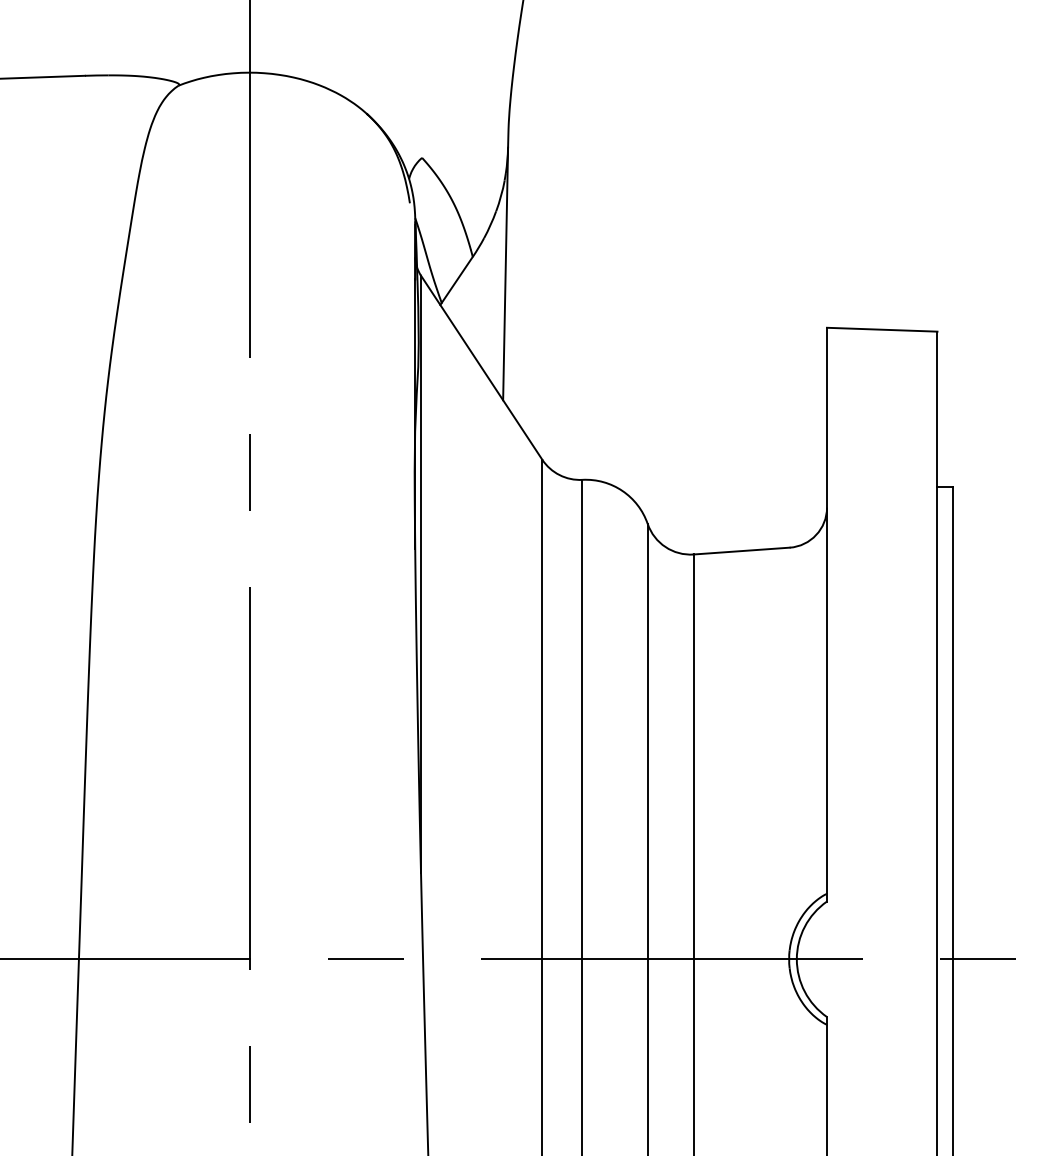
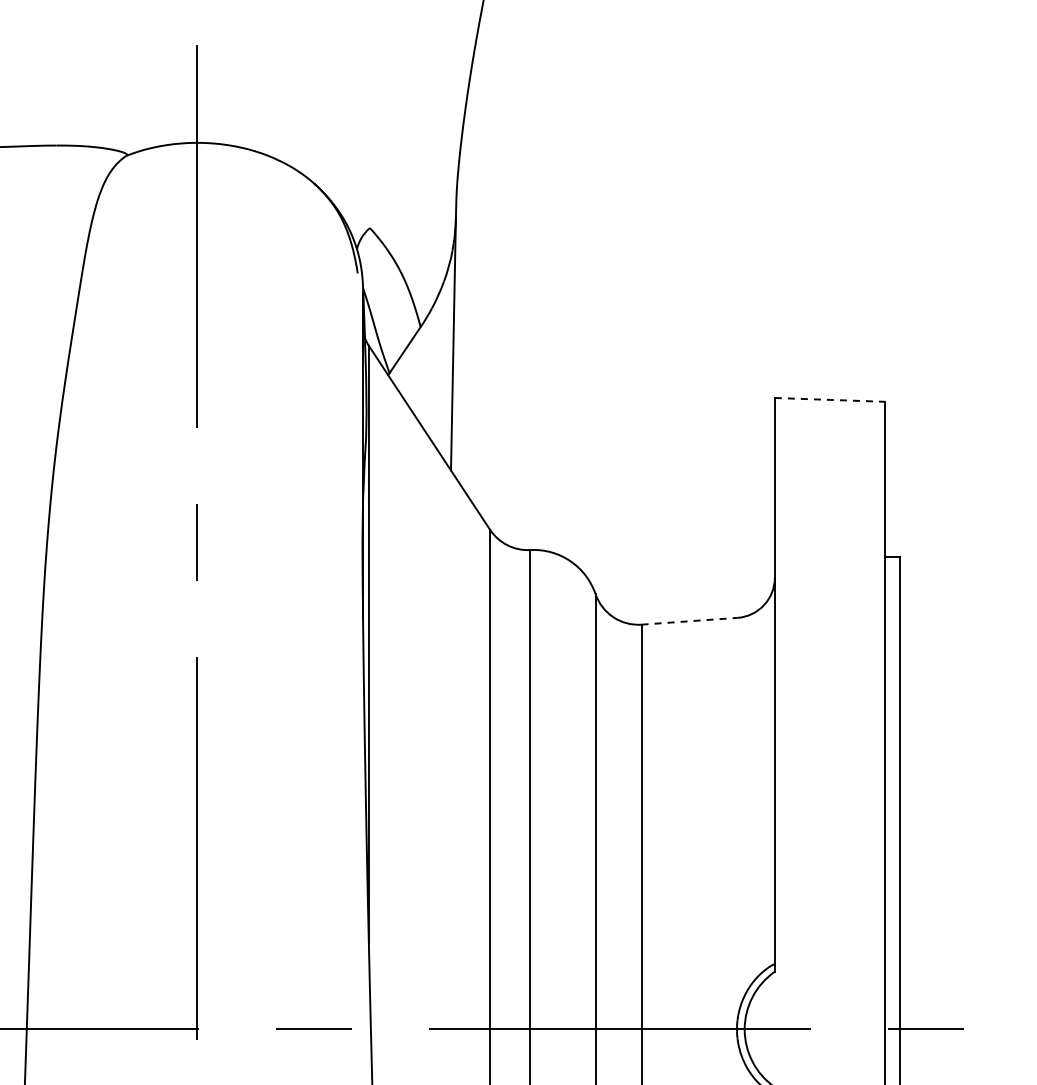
line: (882, 329) -> (830, 399), solid -> dashed
line: (742, 551) -> (690, 621), solid -> dashed

